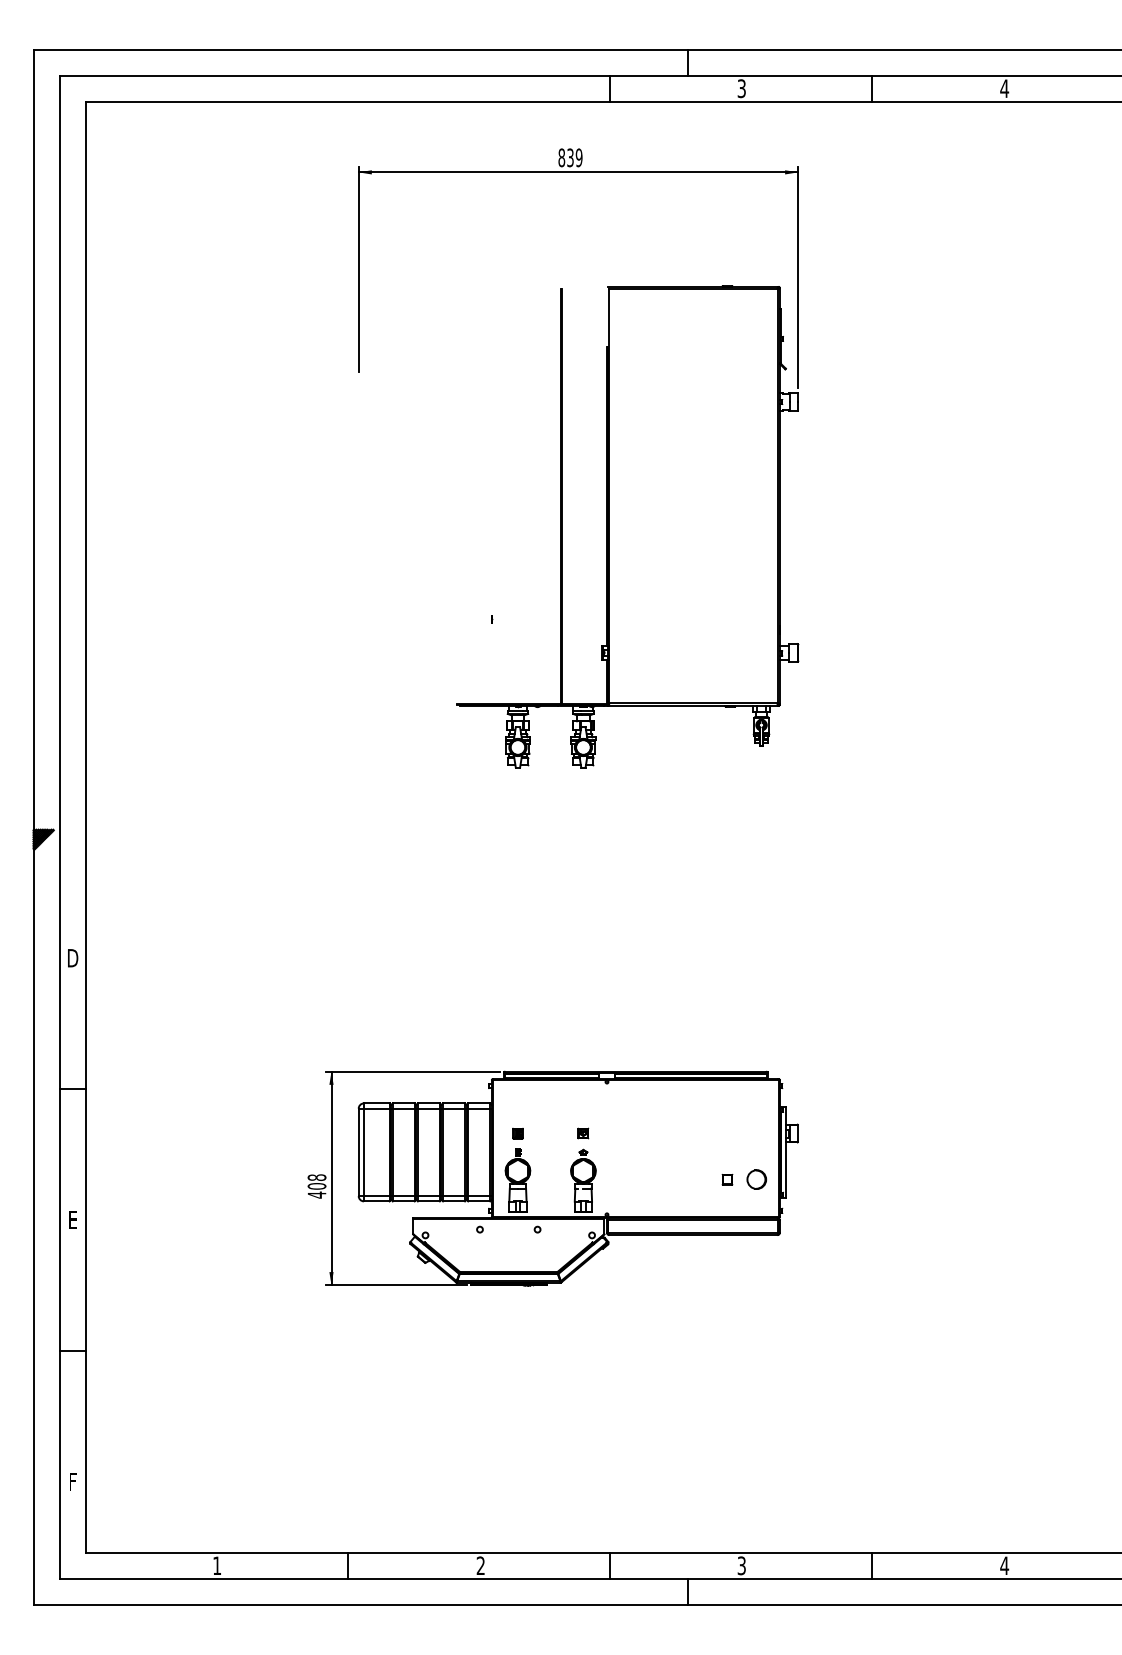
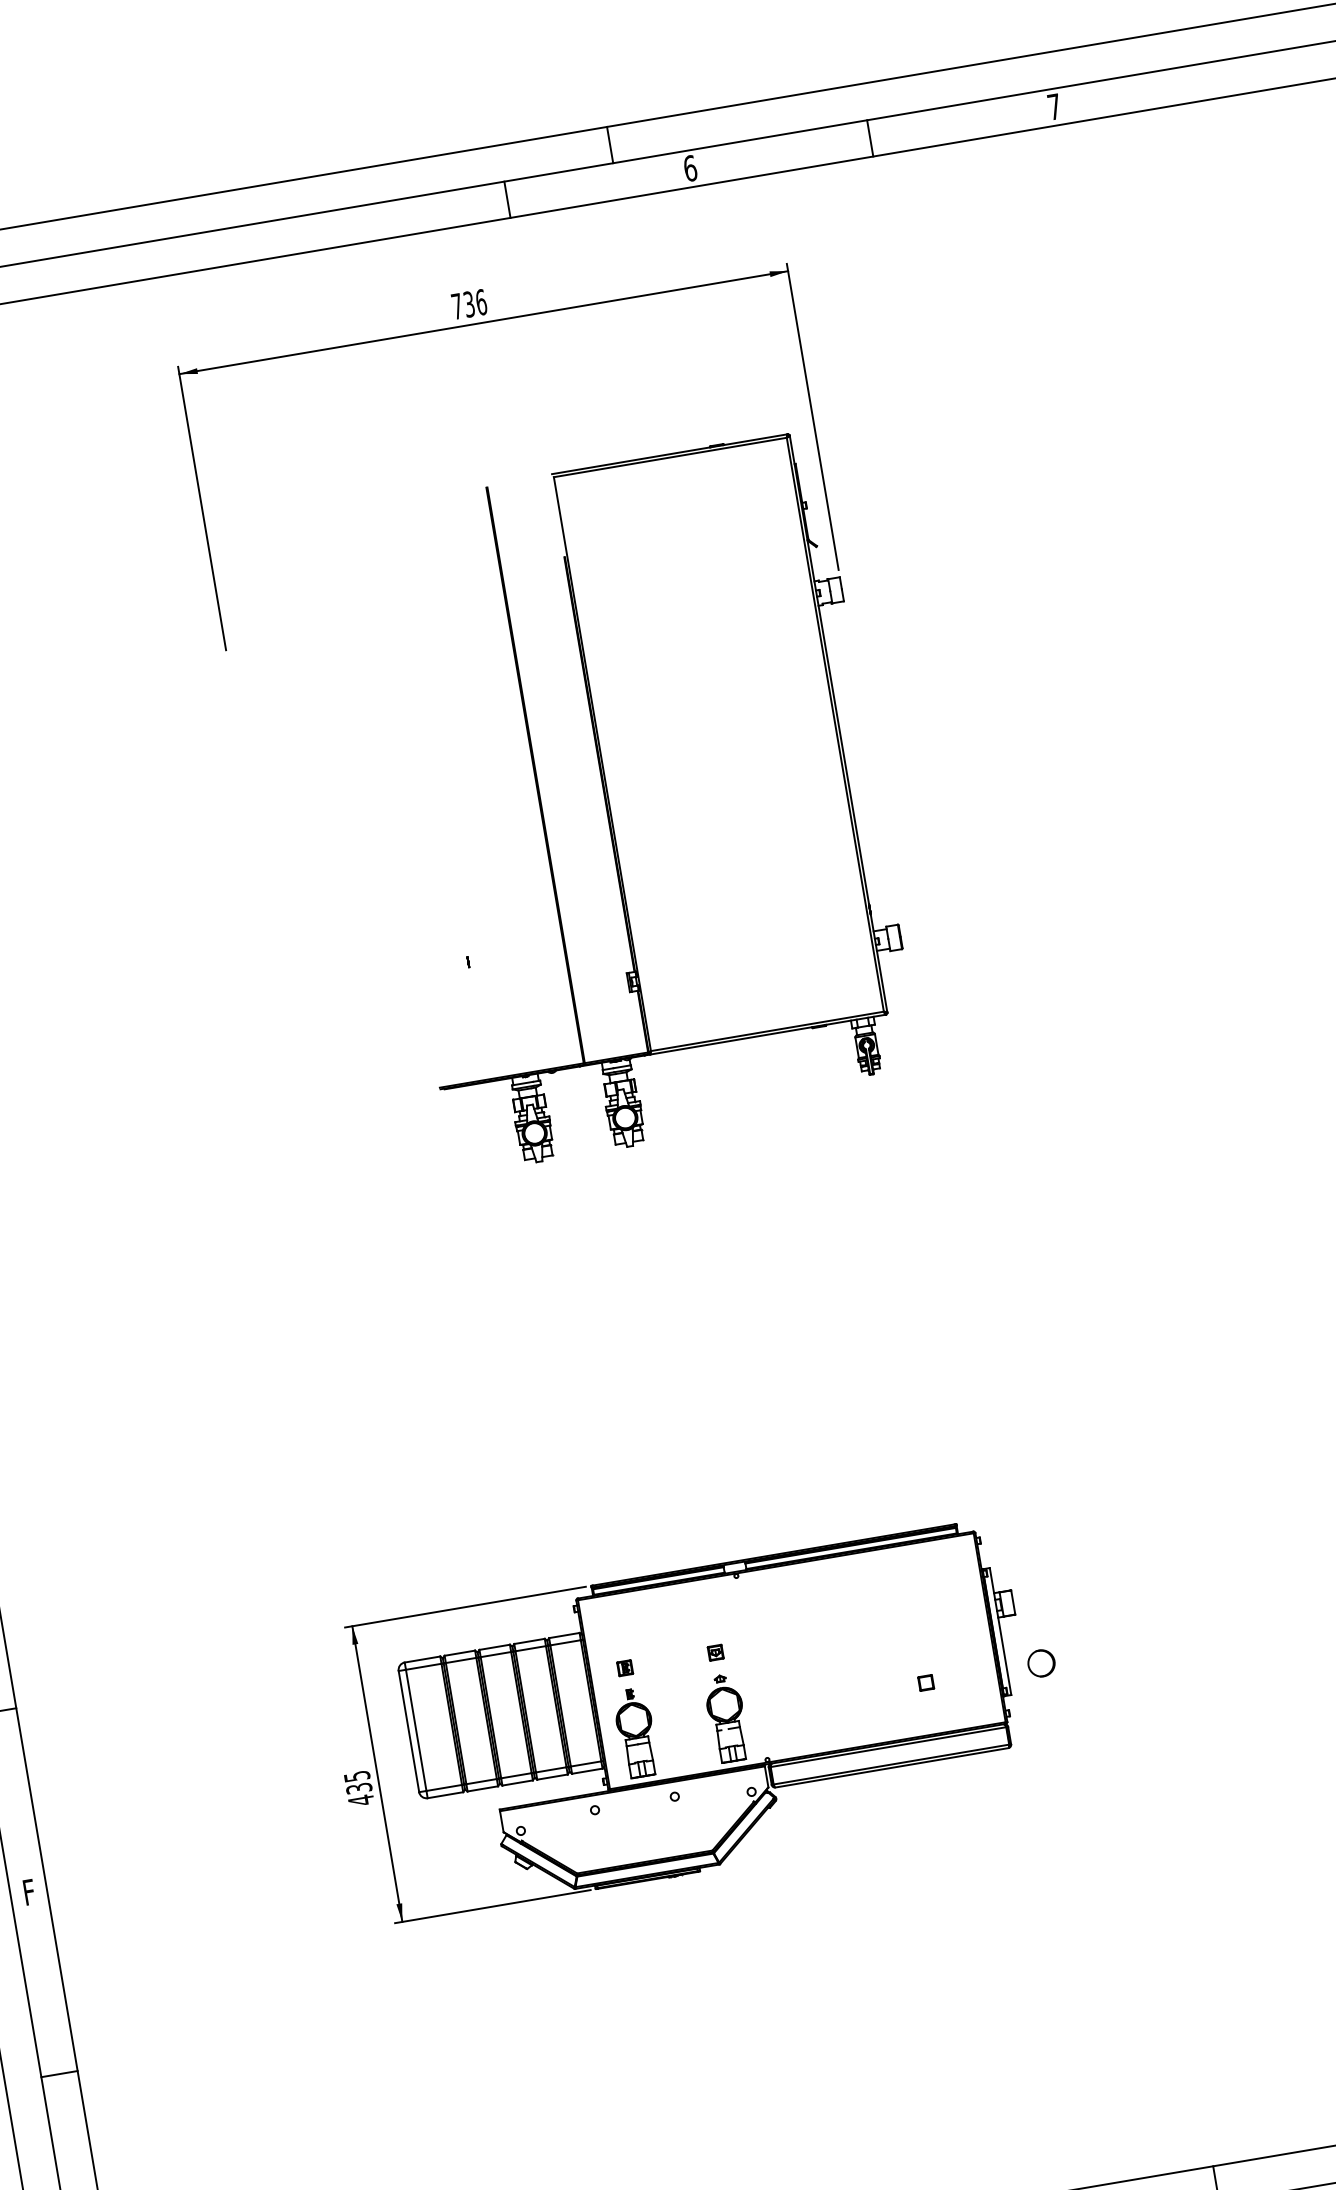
text: (741, 88) -> (689, 168), 3 -> 6
text: (1004, 88) -> (1054, 106), 4 -> 7
text: (570, 157) -> (469, 303), 839 -> 736
part: (756, 1179) -> (1041, 1663), moved
text: (316, 1181) -> (357, 1781), 408 -> 435
text: (72, 1219) -> (28, 1891), E -> F

